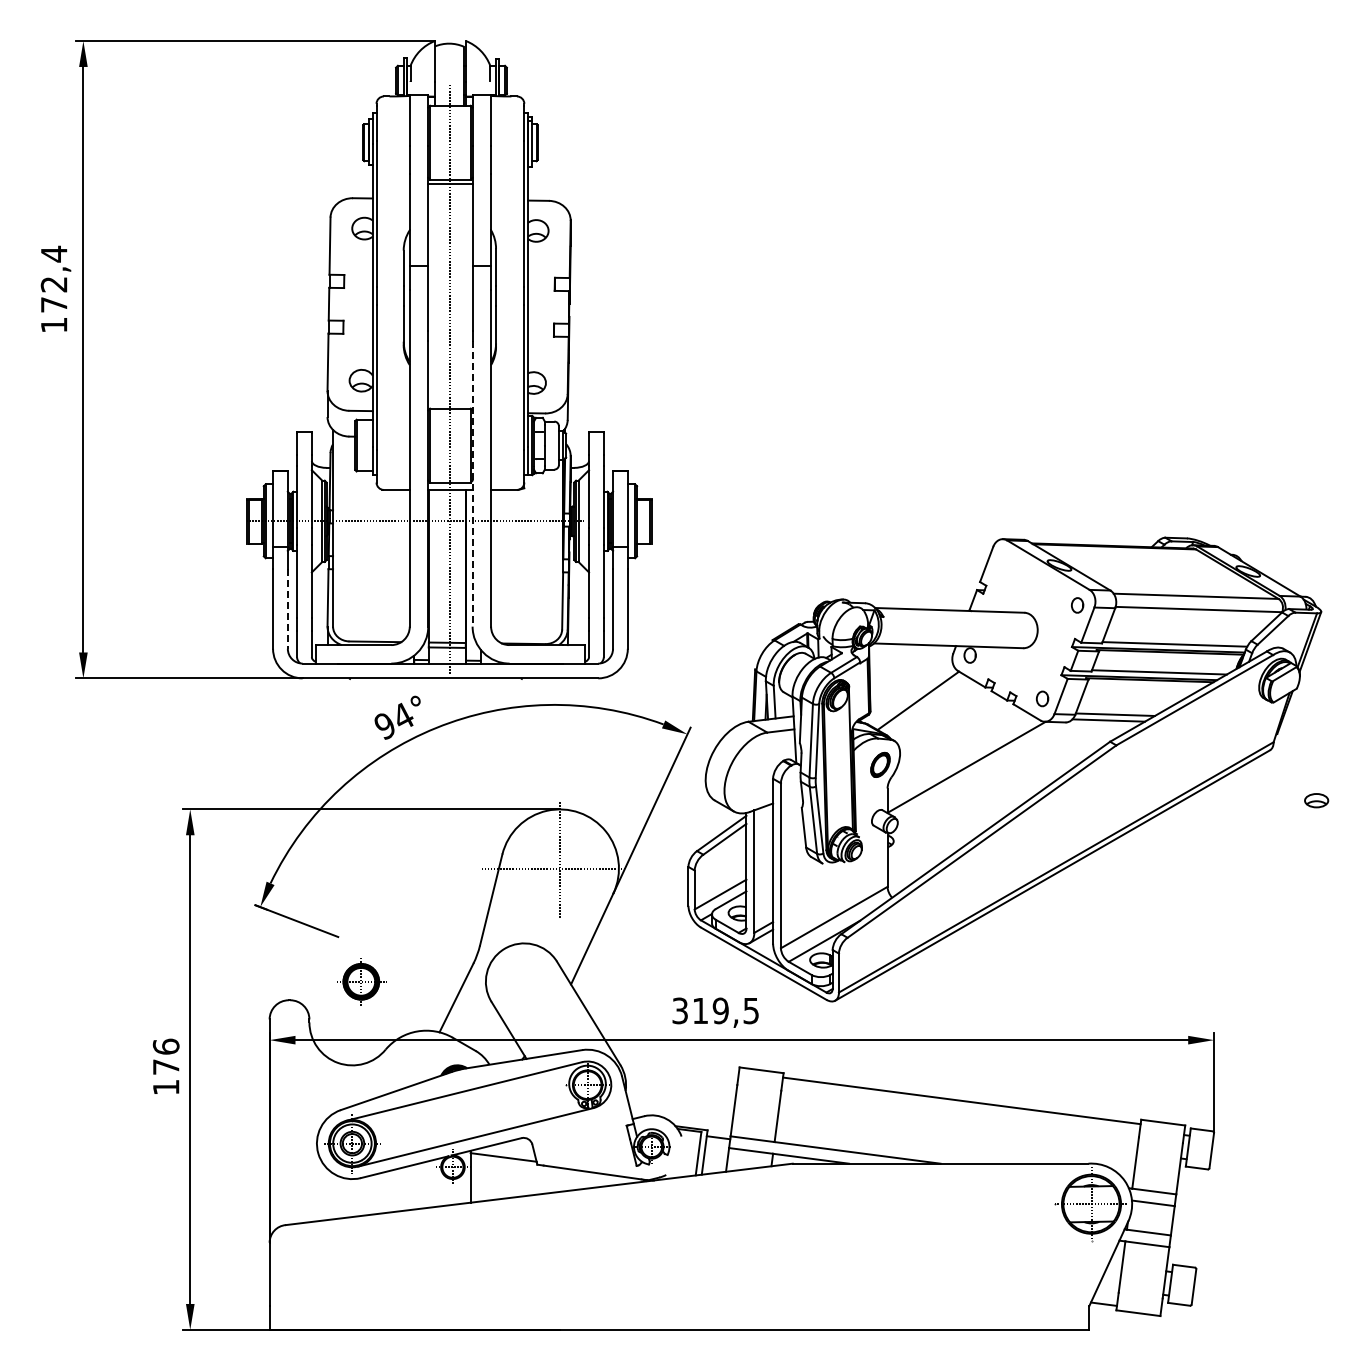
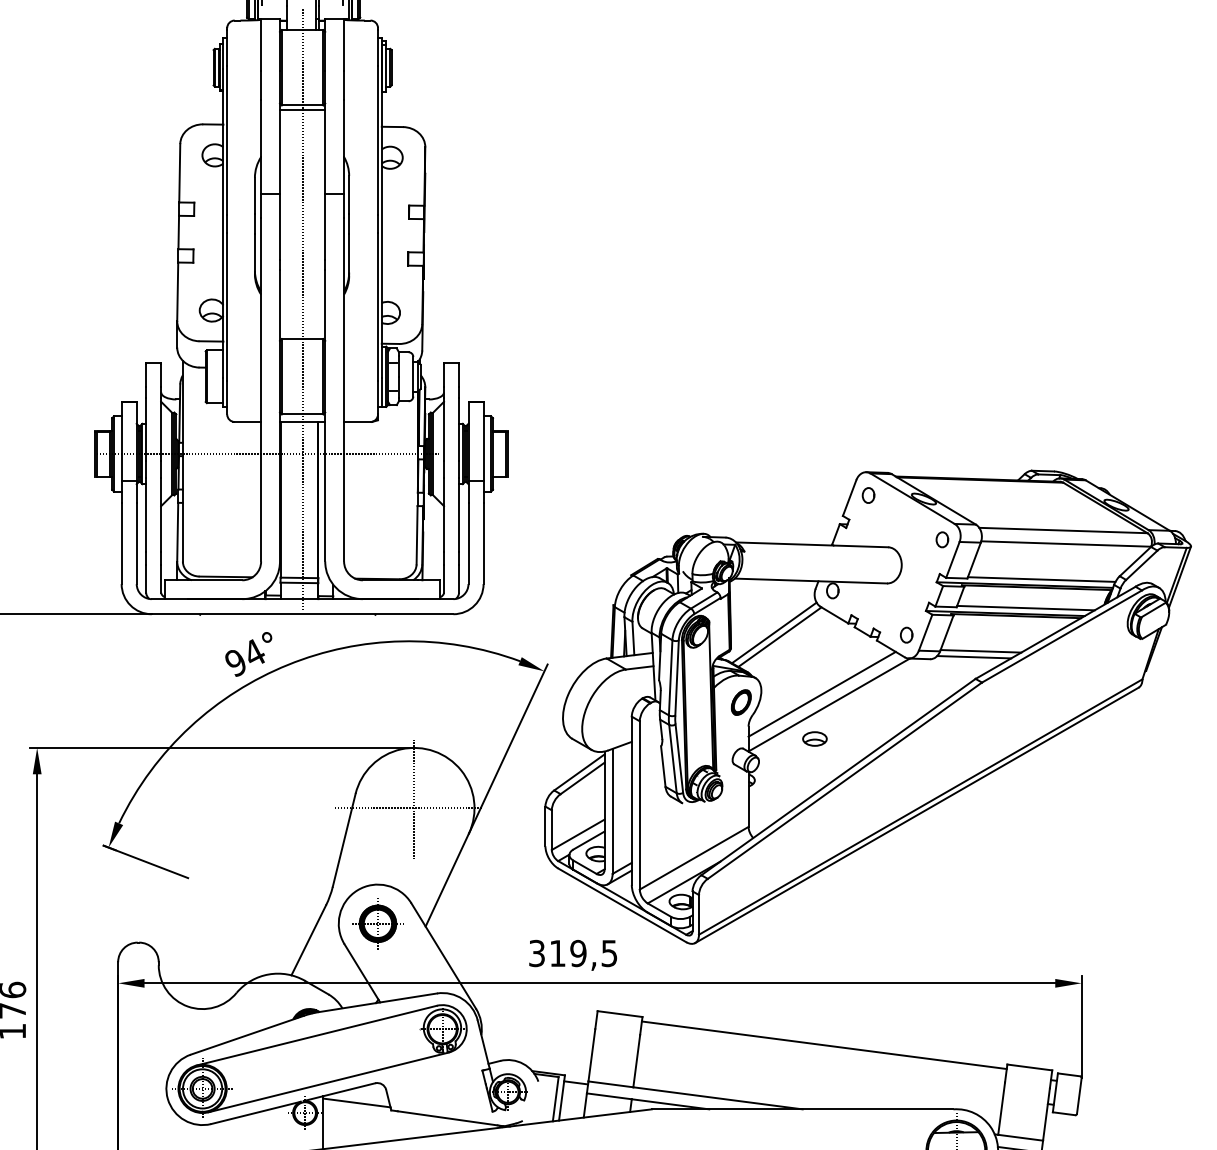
line: (472, 483) -> (325, 415), dashed -> solid
part: (1004, 561) -> (867, 494), added
line: (287, 609) -> (136, 543), dashed -> solid
line: (912, 696) -> (774, 632), added
line: (959, 756) -> (821, 693), added
part: (1316, 800) -> (814, 738), moved
part: (361, 981) -> (378, 923), moved

